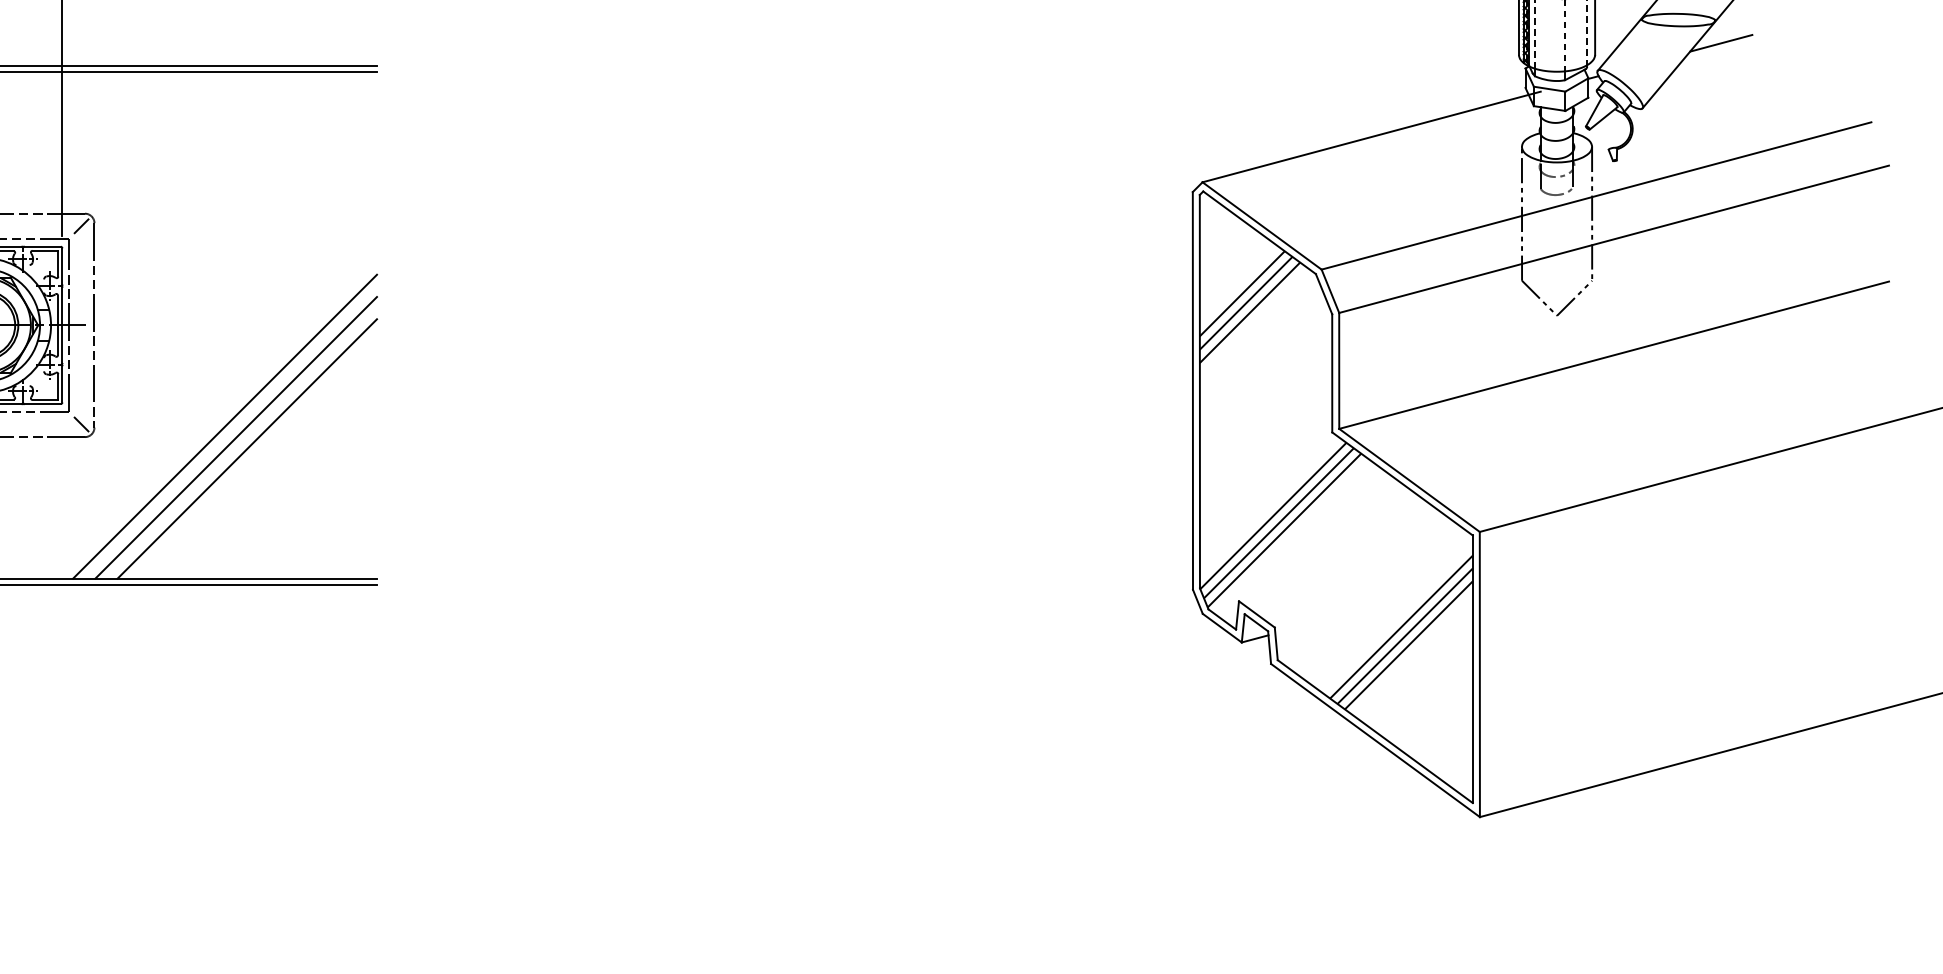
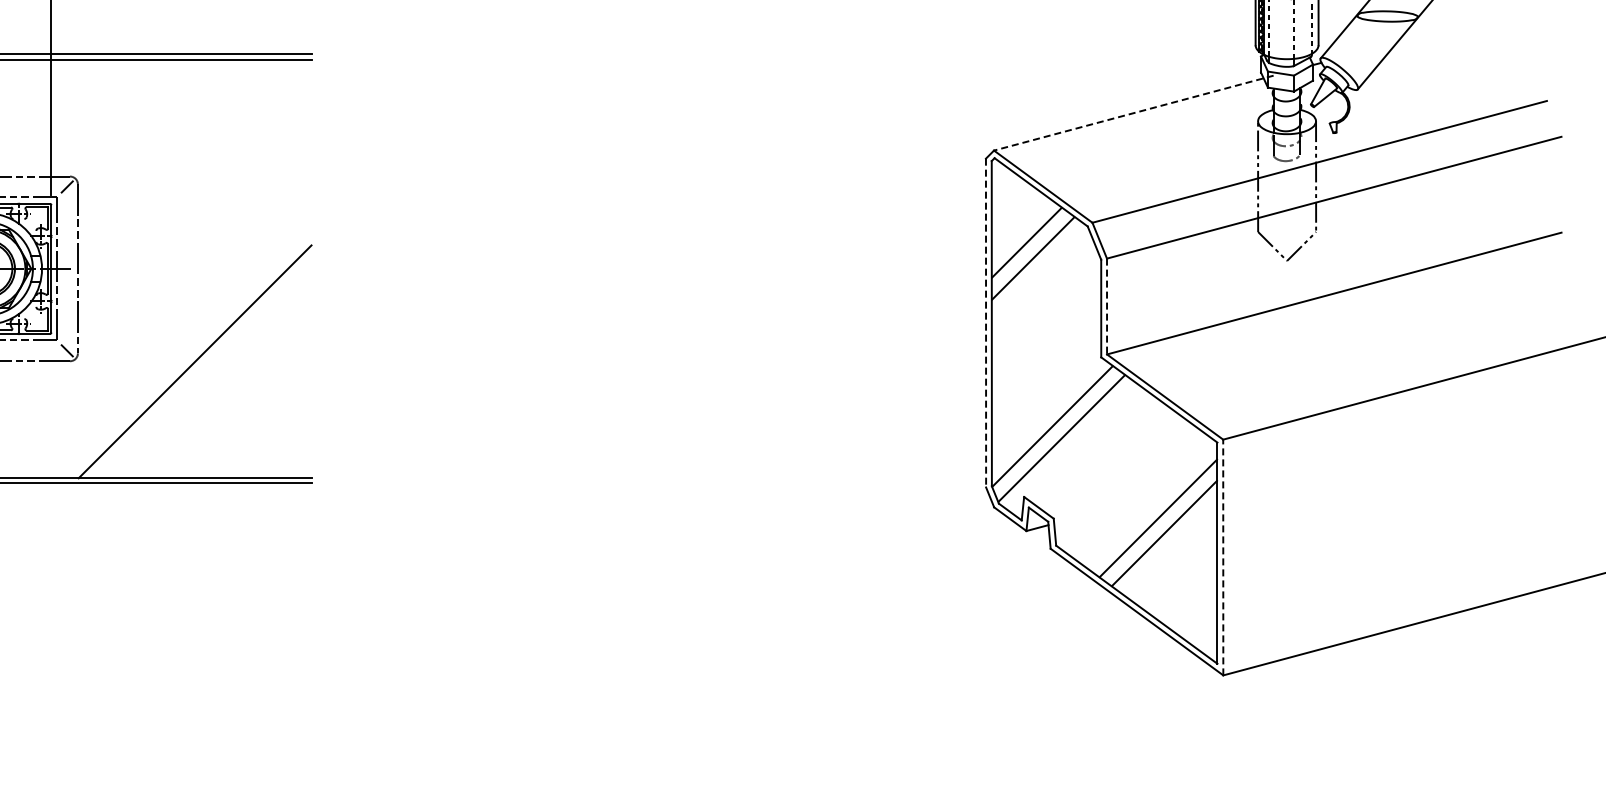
line: (1720, 43) -> (1422, 35), removed
line: (1371, 137) -> (1133, 113), solid -> dashed
line: (1246, 303) -> (1030, 250), removed
line: (1339, 370) -> (1107, 306), solid -> dashed
line: (1193, 391) -> (986, 323), solid -> dashed
line: (224, 426) -> (185, 352), removed
line: (247, 448) -> (204, 370), removed
line: (1278, 523) -> (1056, 432), removed
line: (1403, 635) -> (1160, 525), removed
line: (1480, 674) -> (1223, 557), solid -> dashed

